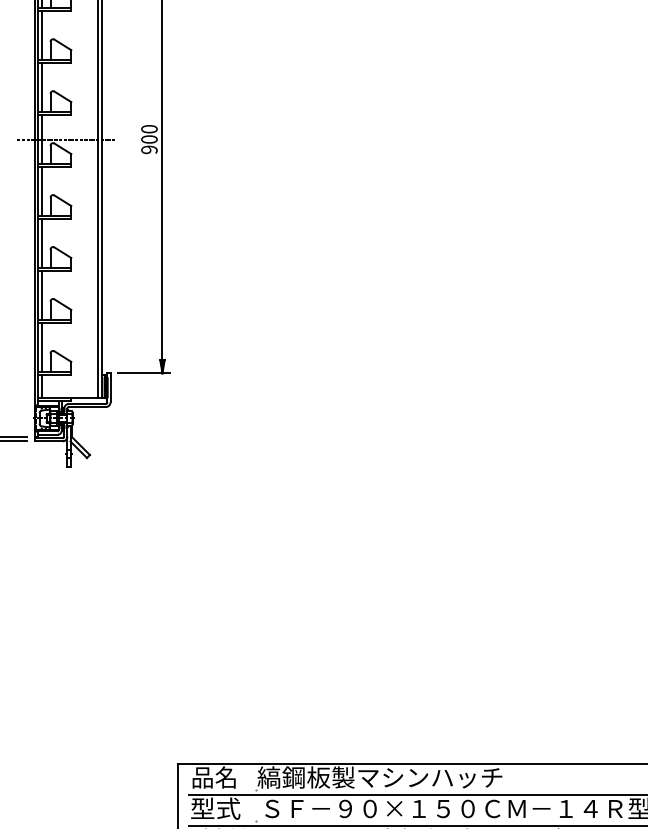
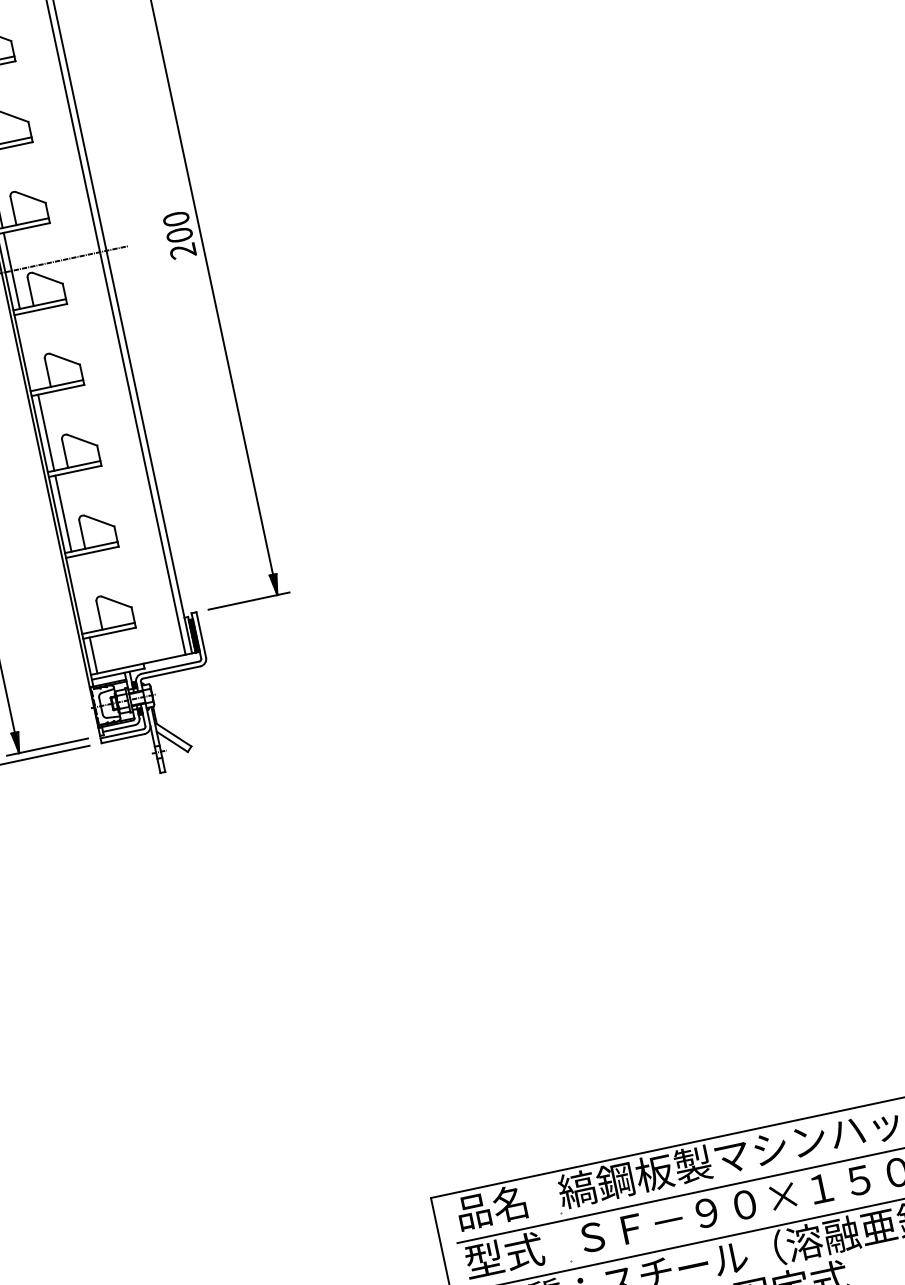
text: (149, 149) -> (183, 250), 900 -> 200
line: (41, 191) -> (28, 351), removed
line: (41, 346) -> (80, 593), removed

